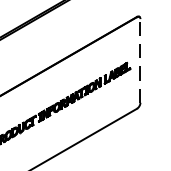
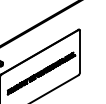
line: (141, 60) -> (80, 51), dashed -> solid

